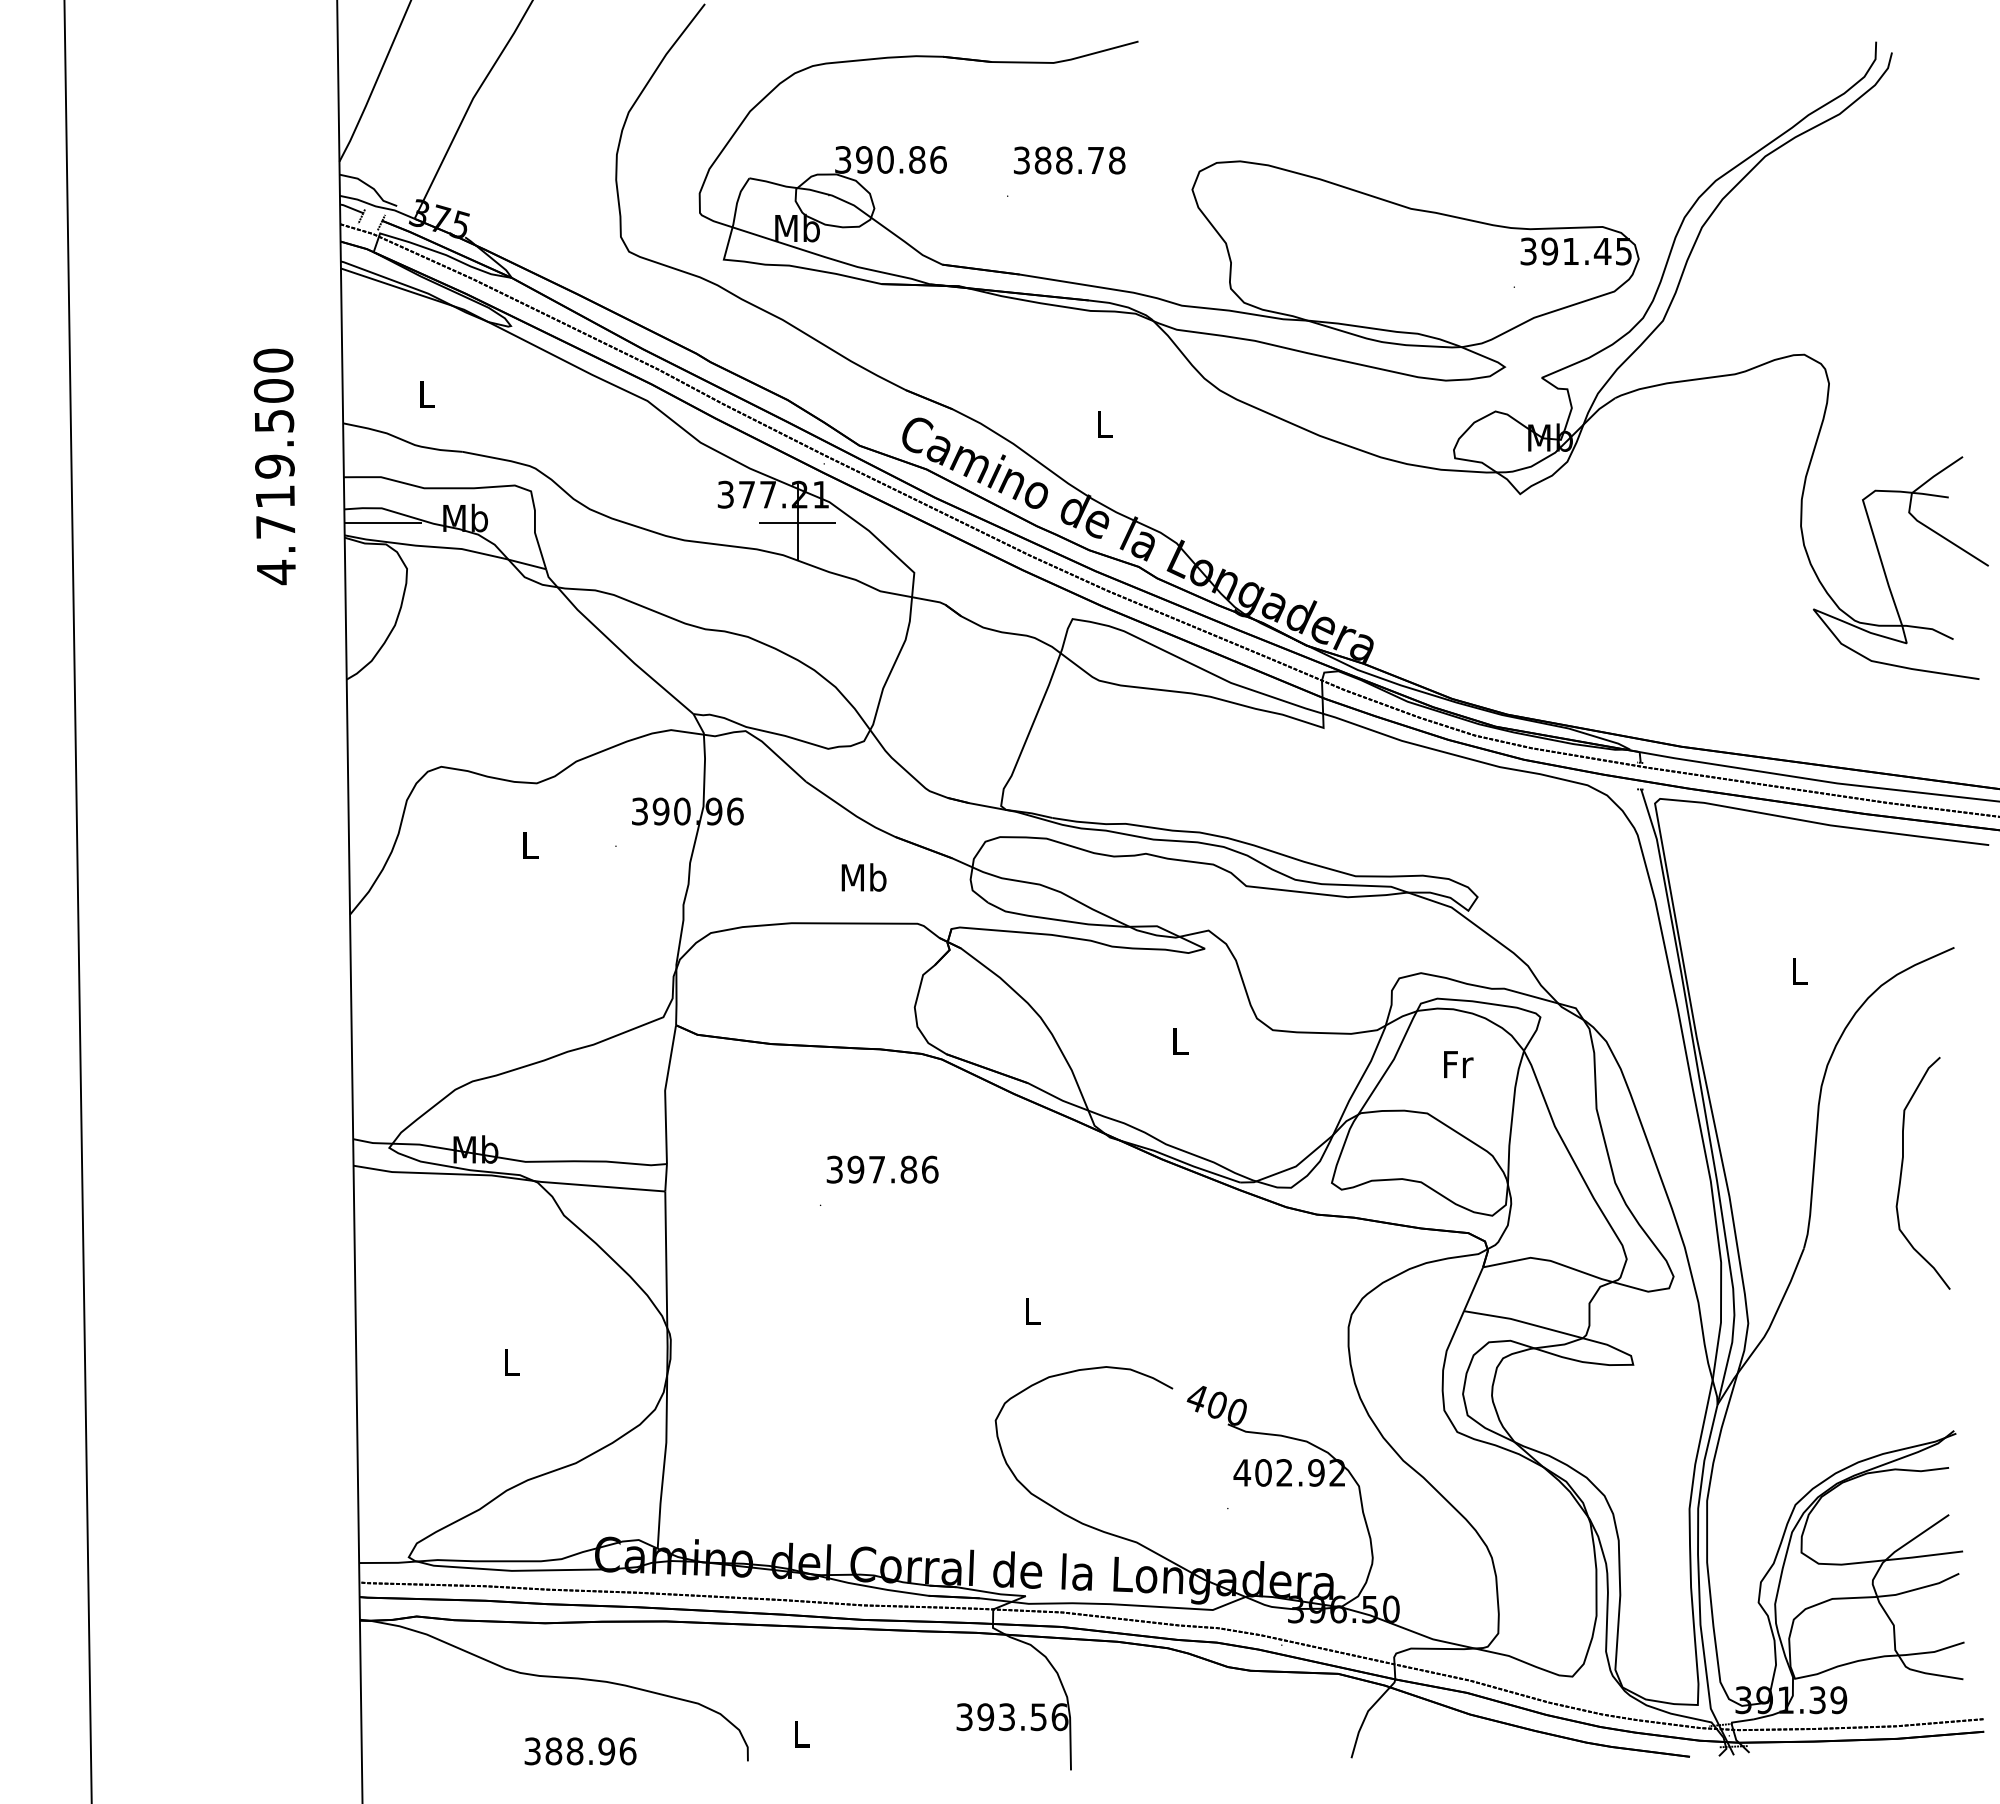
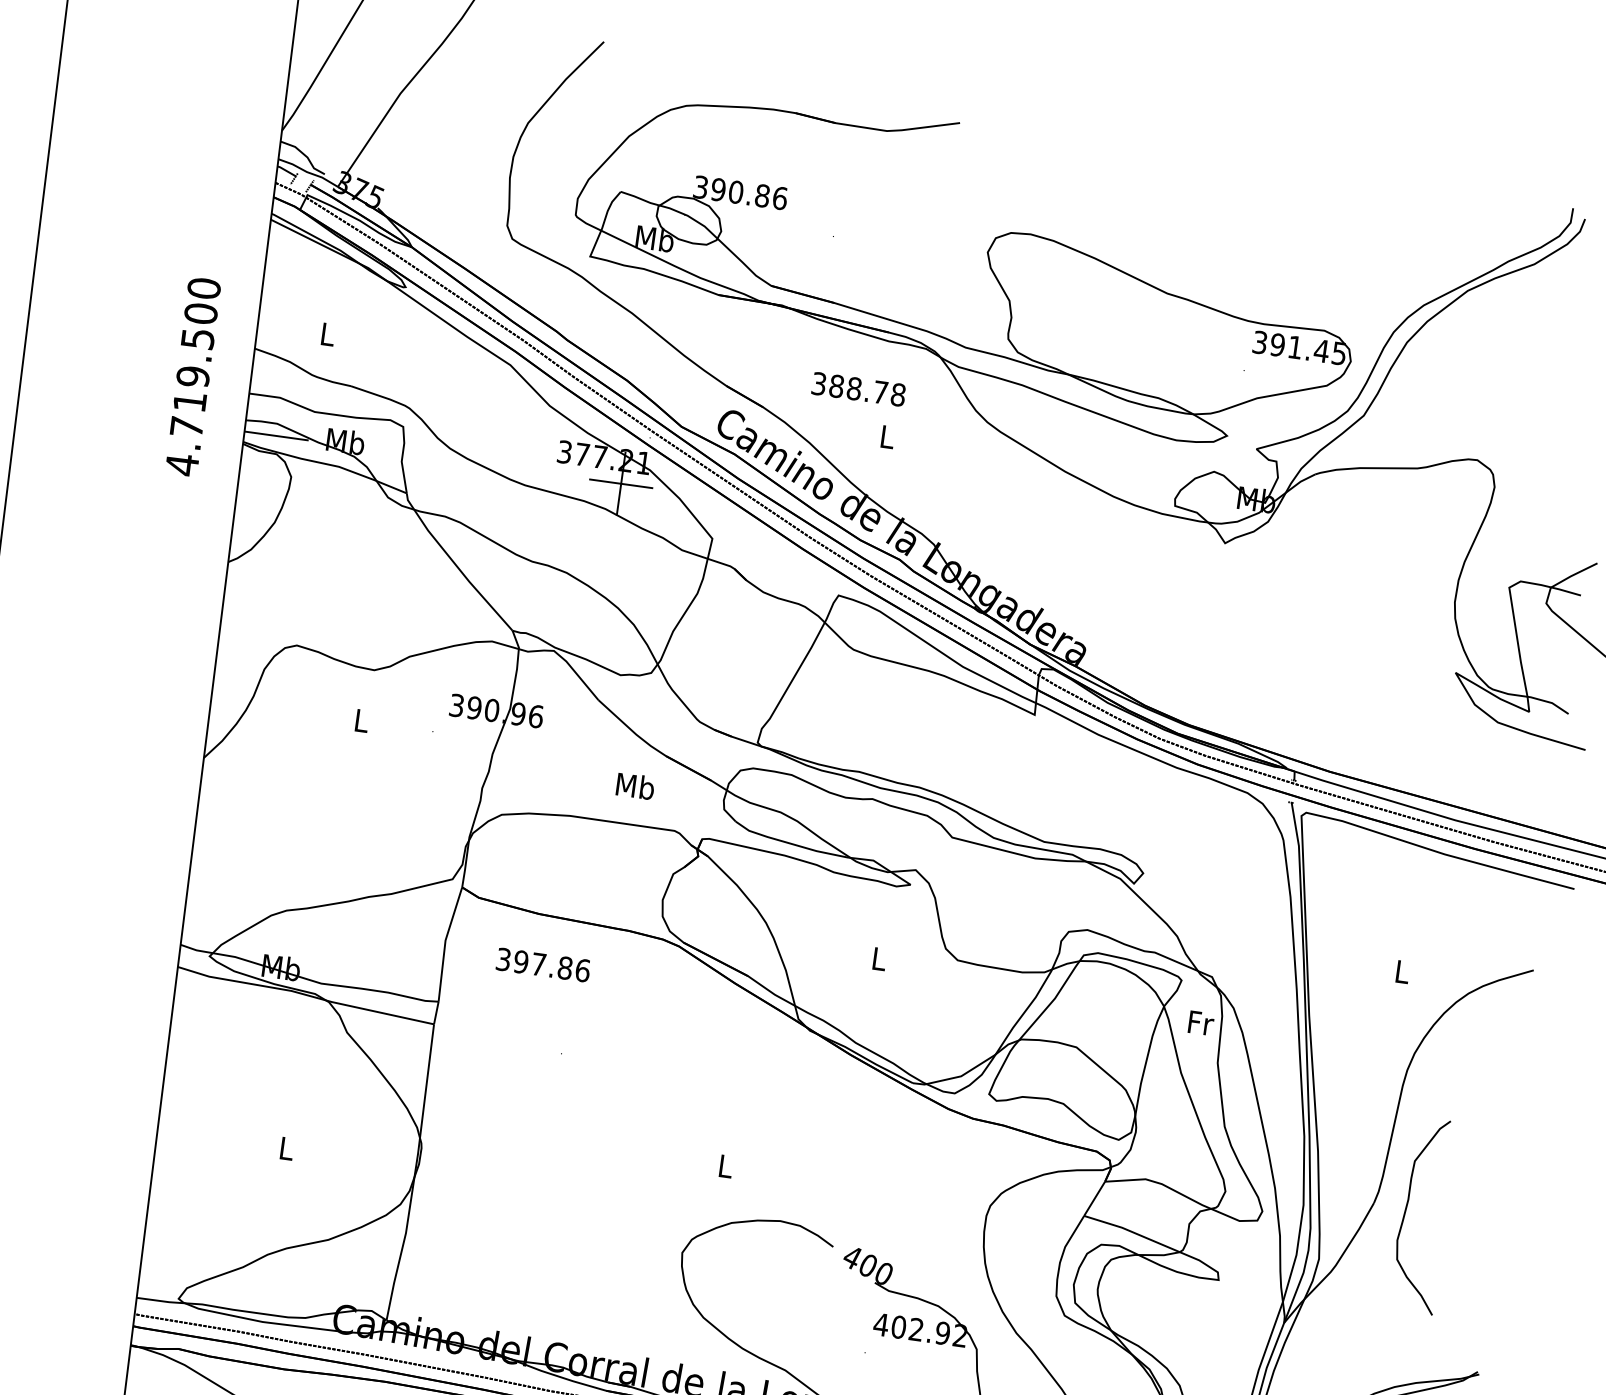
text: (1069, 160) -> (858, 389), moved
text: (1458, 1064) -> (1201, 1023), moved
text: (882, 1169) -> (543, 964), moved
curve: (1902, 1172) -> (1406, 1212), moved

